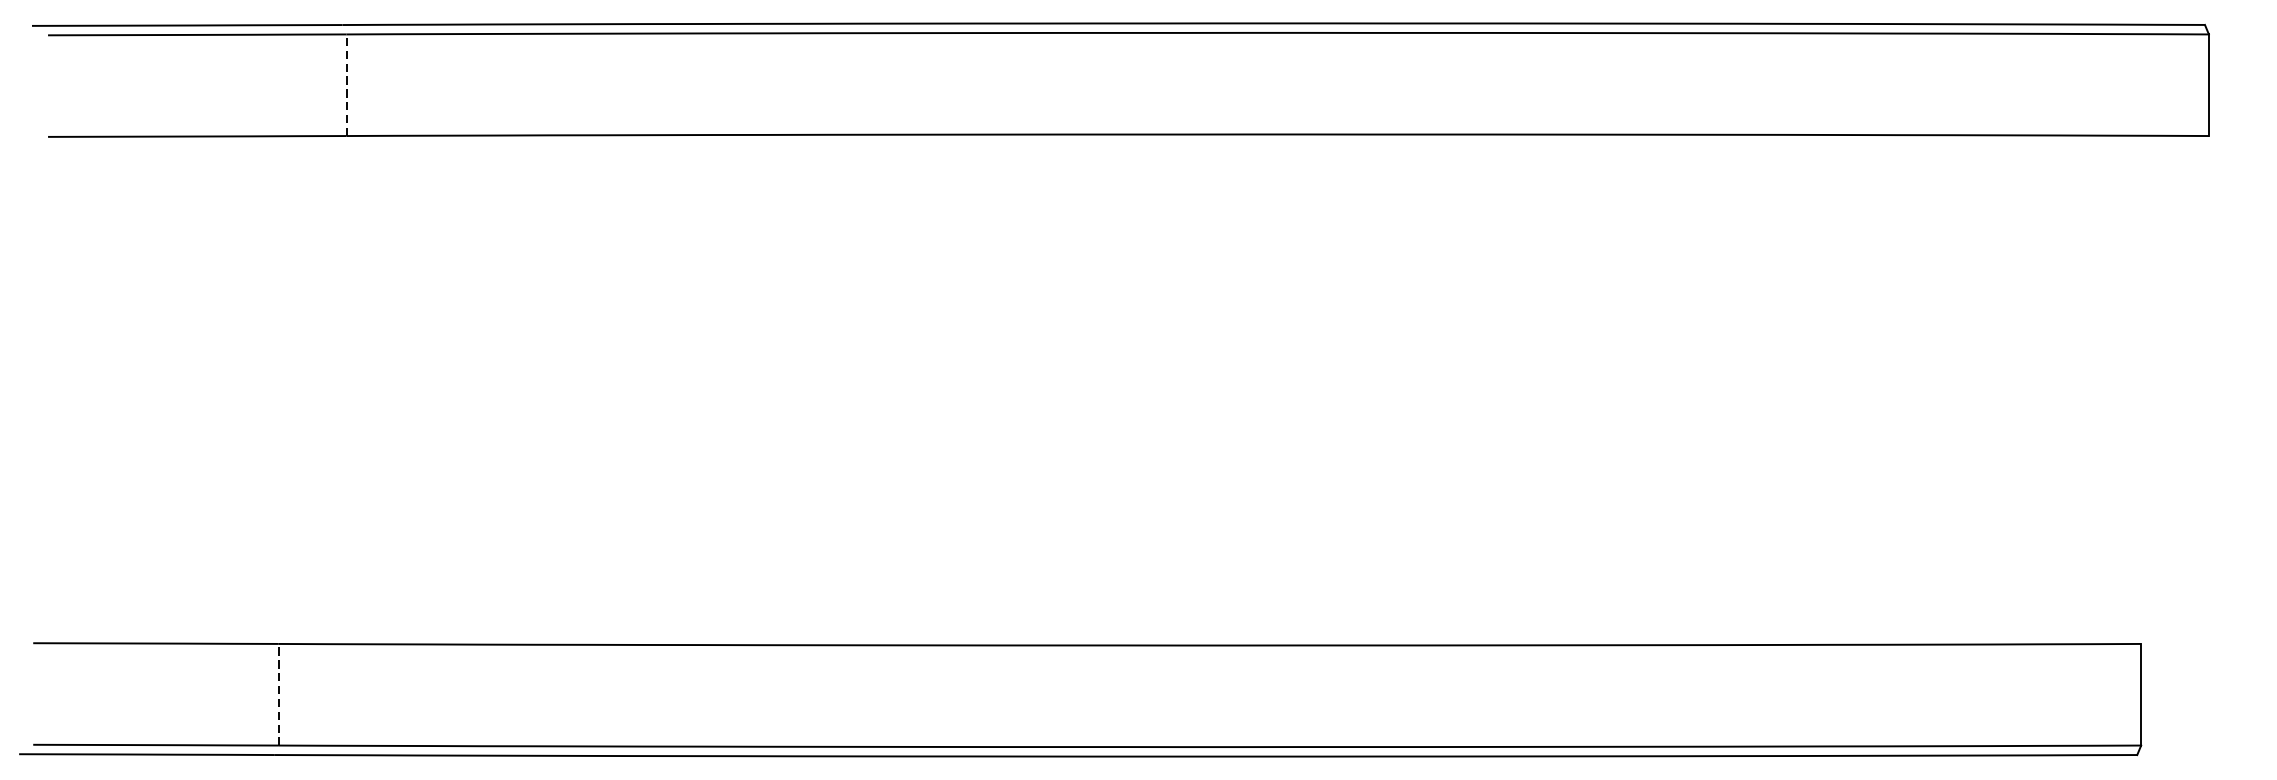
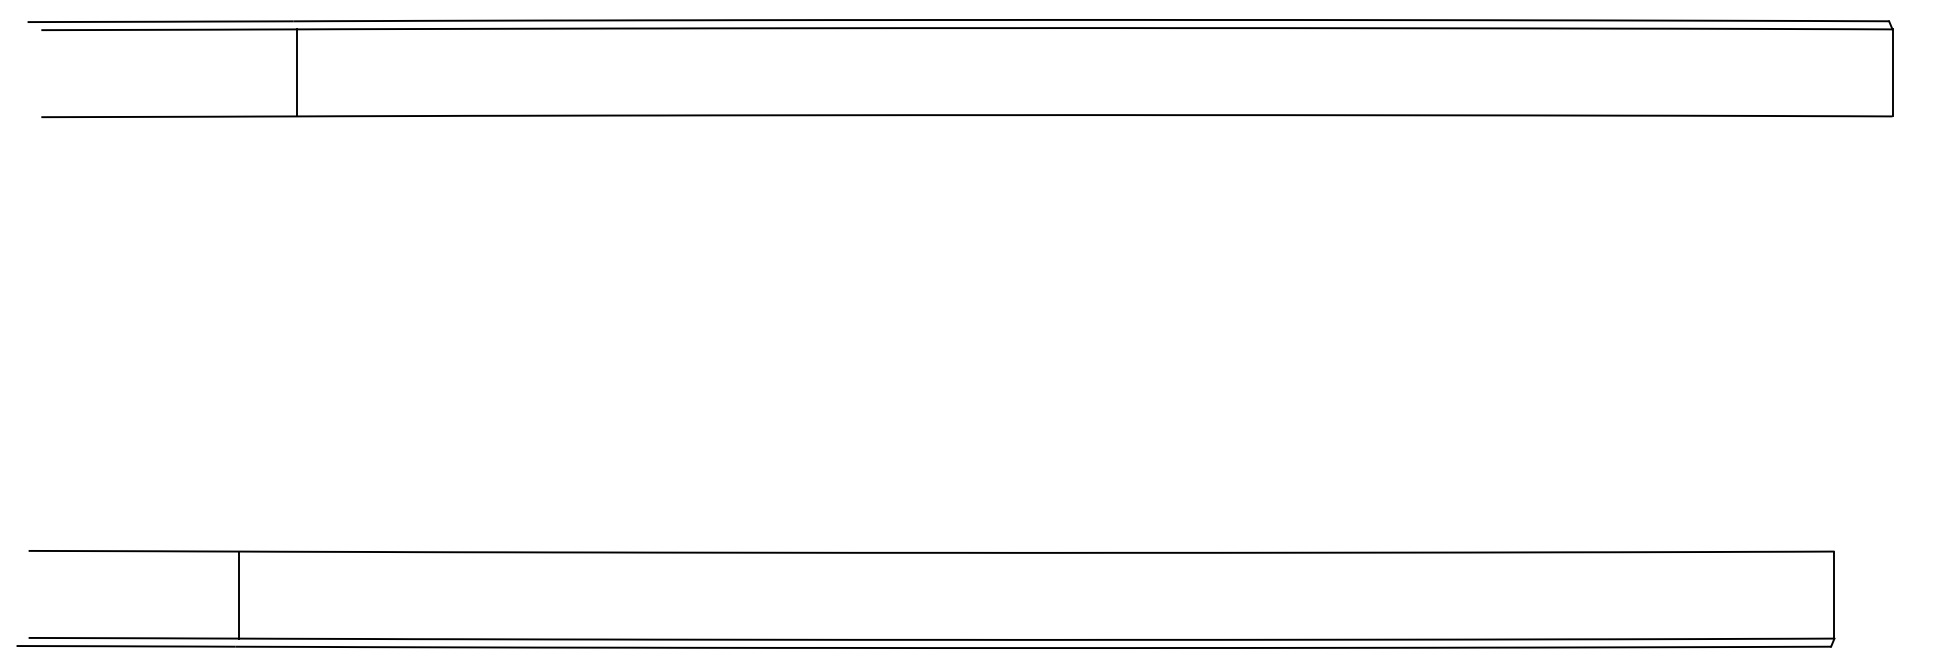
line: (347, 84) -> (297, 72), dashed -> solid
line: (278, 695) -> (238, 595), dashed -> solid

